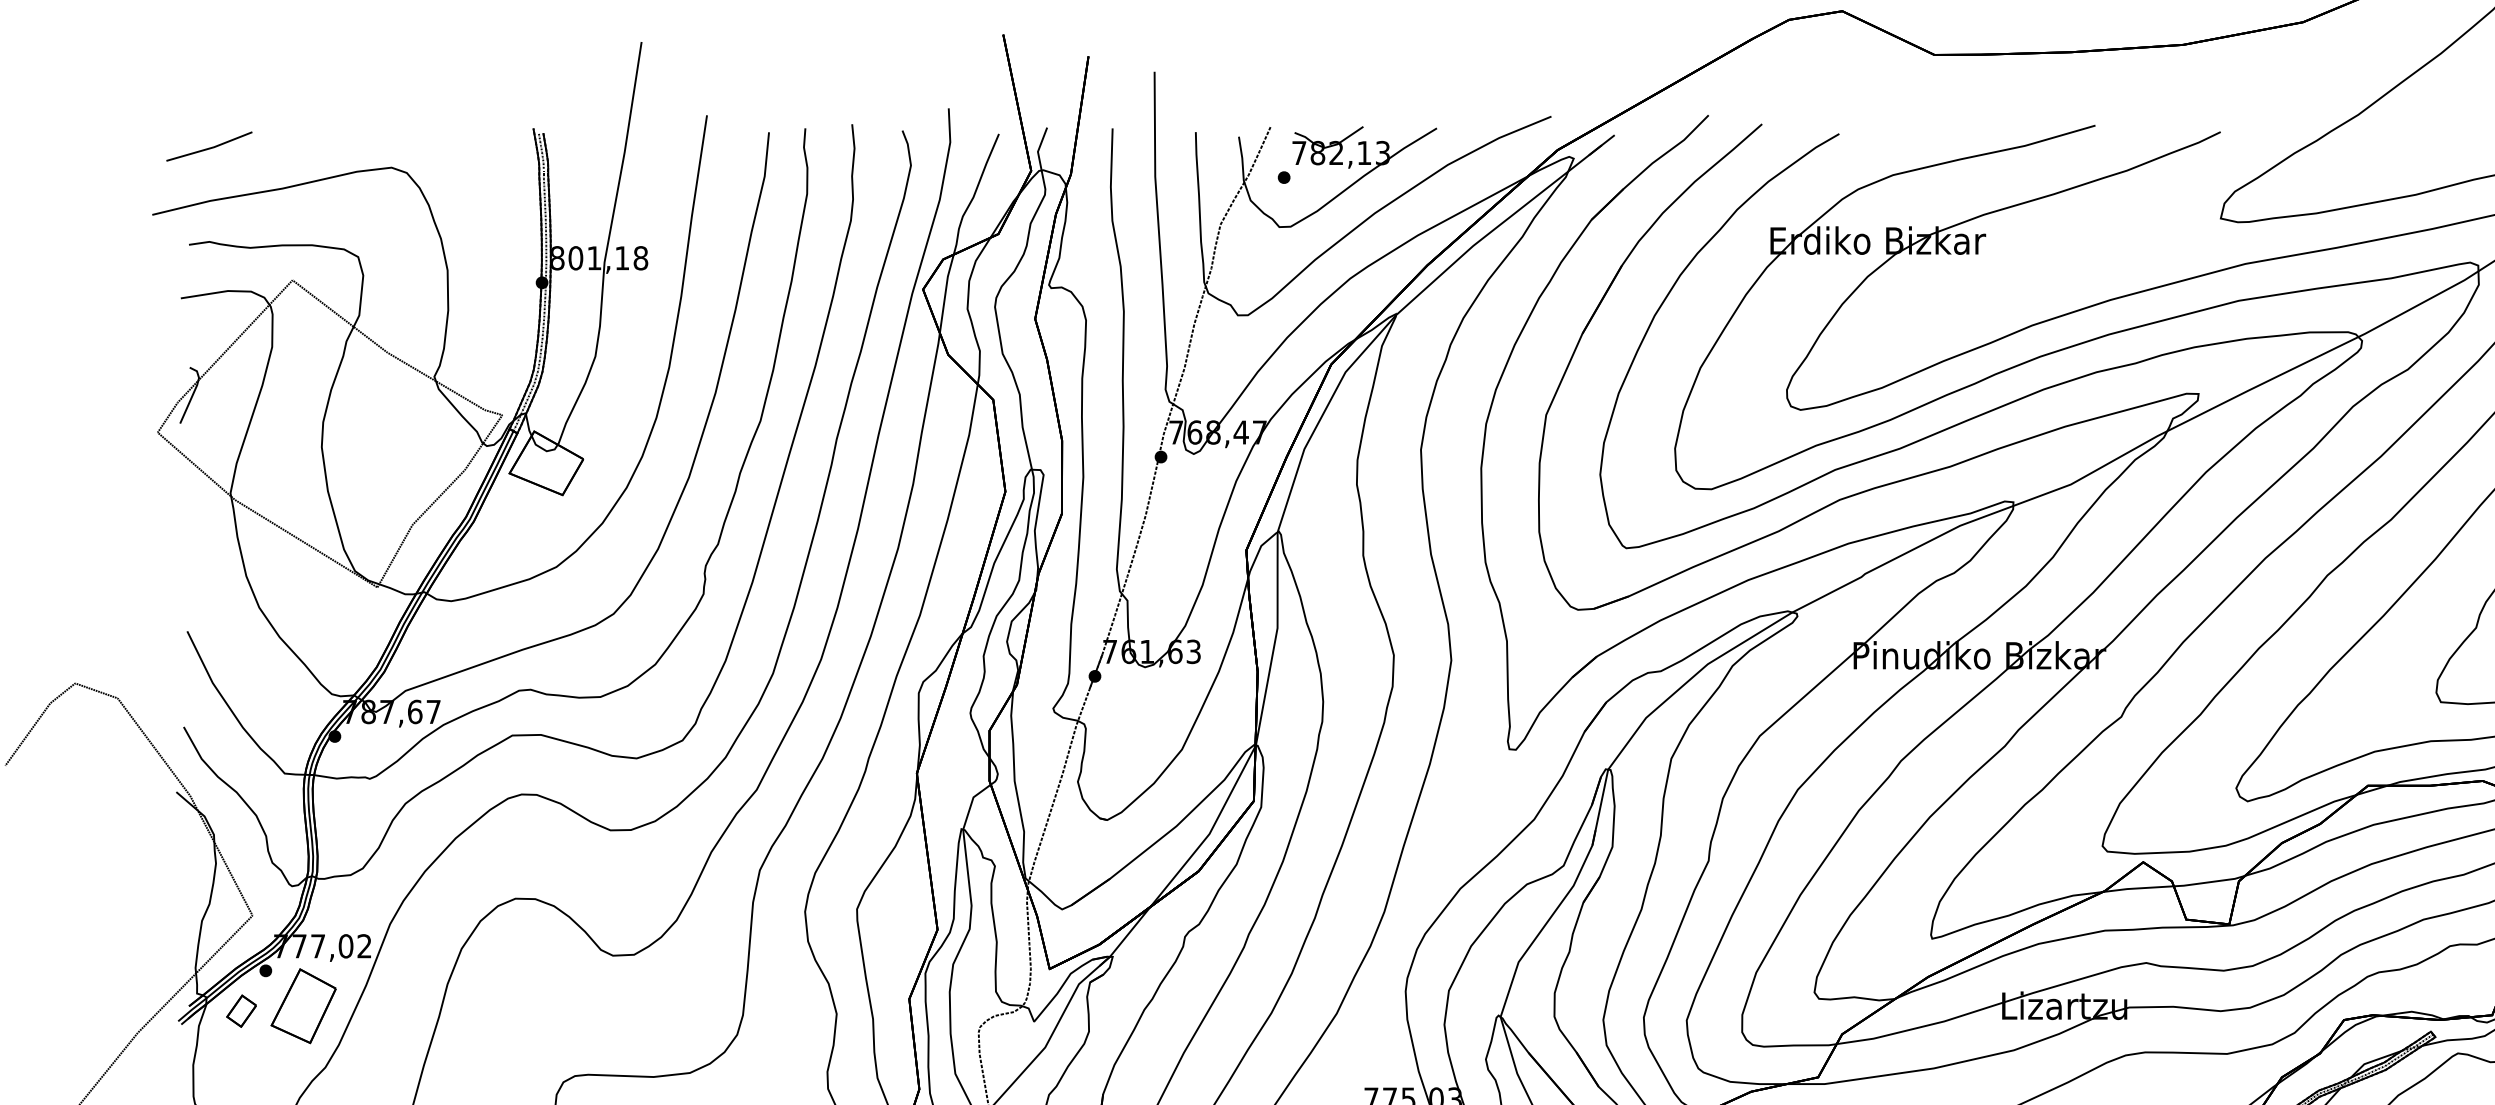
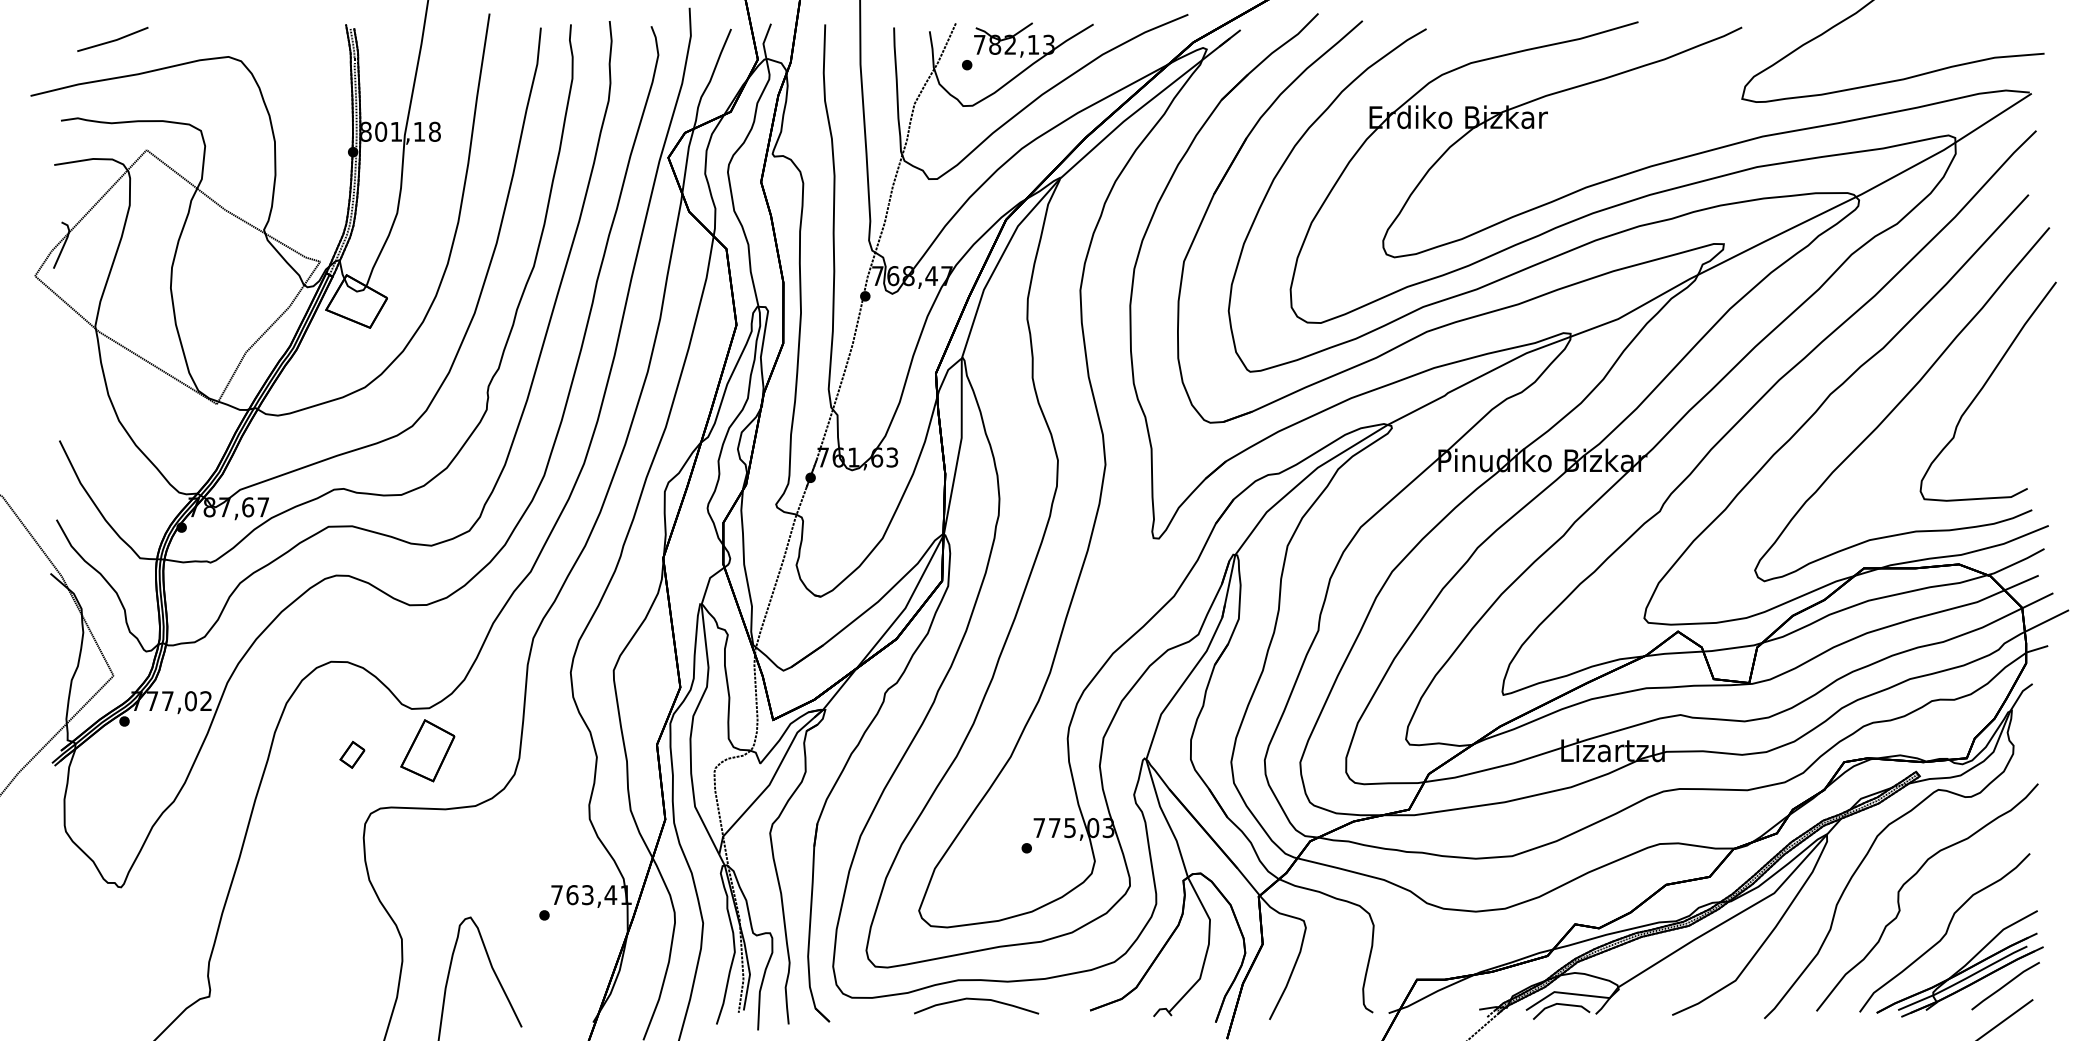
line: (208, 147) -> (112, 40), moved
part: (303, 1005) -> (427, 750), moved
part: (241, 1010) -> (352, 754), moved

